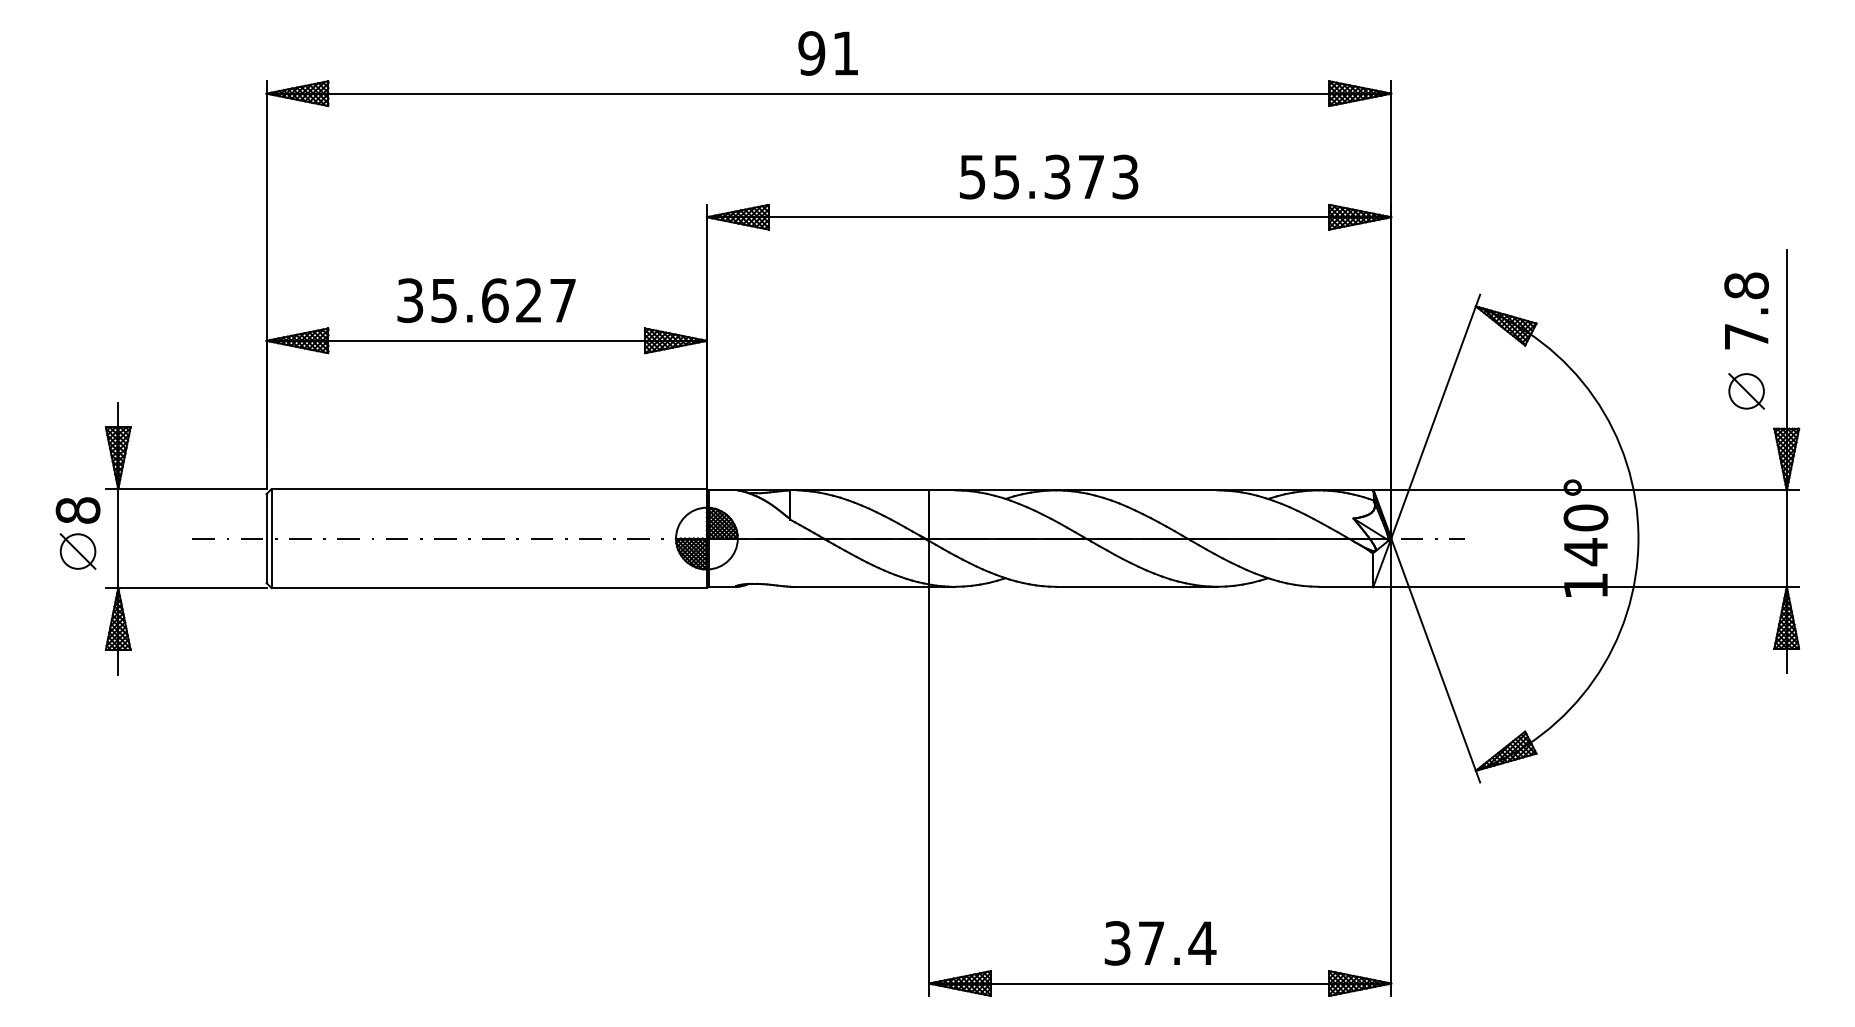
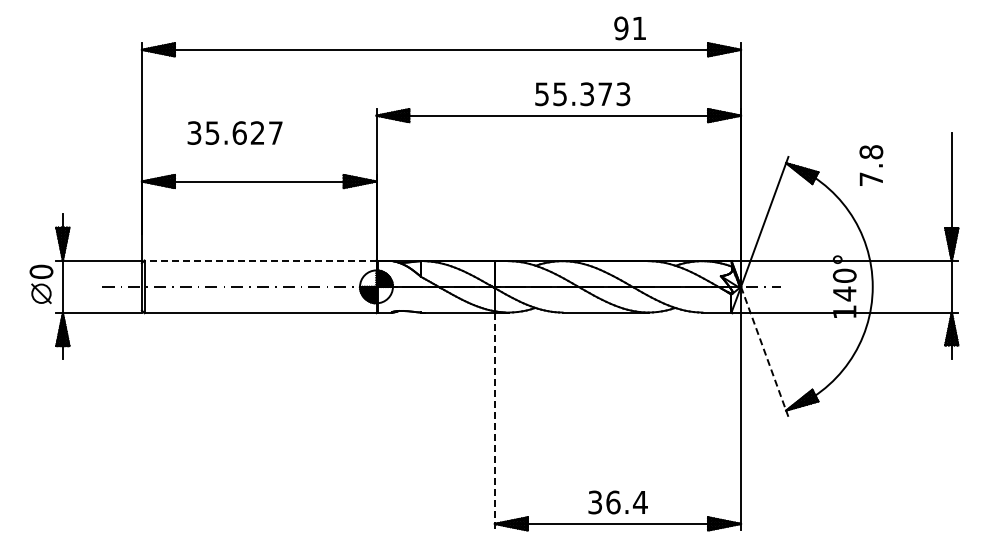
text: (827, 53) -> (629, 28), moved
text: (1048, 177) -> (582, 94), moved
text: (485, 299) -> (234, 132), moved
text: (1746, 310) -> (871, 165), moved
part: (1746, 391) -> (930, 208), removed
line: (489, 489) -> (260, 260), solid -> dashed
text: (78, 509) -> (41, 271), 8 -> 0
line: (1435, 661) -> (764, 352), solid -> dashed
line: (928, 791) -> (494, 421), solid -> dashed
text: (1151, 943) -> (613, 502), 37.4 -> 36.4

